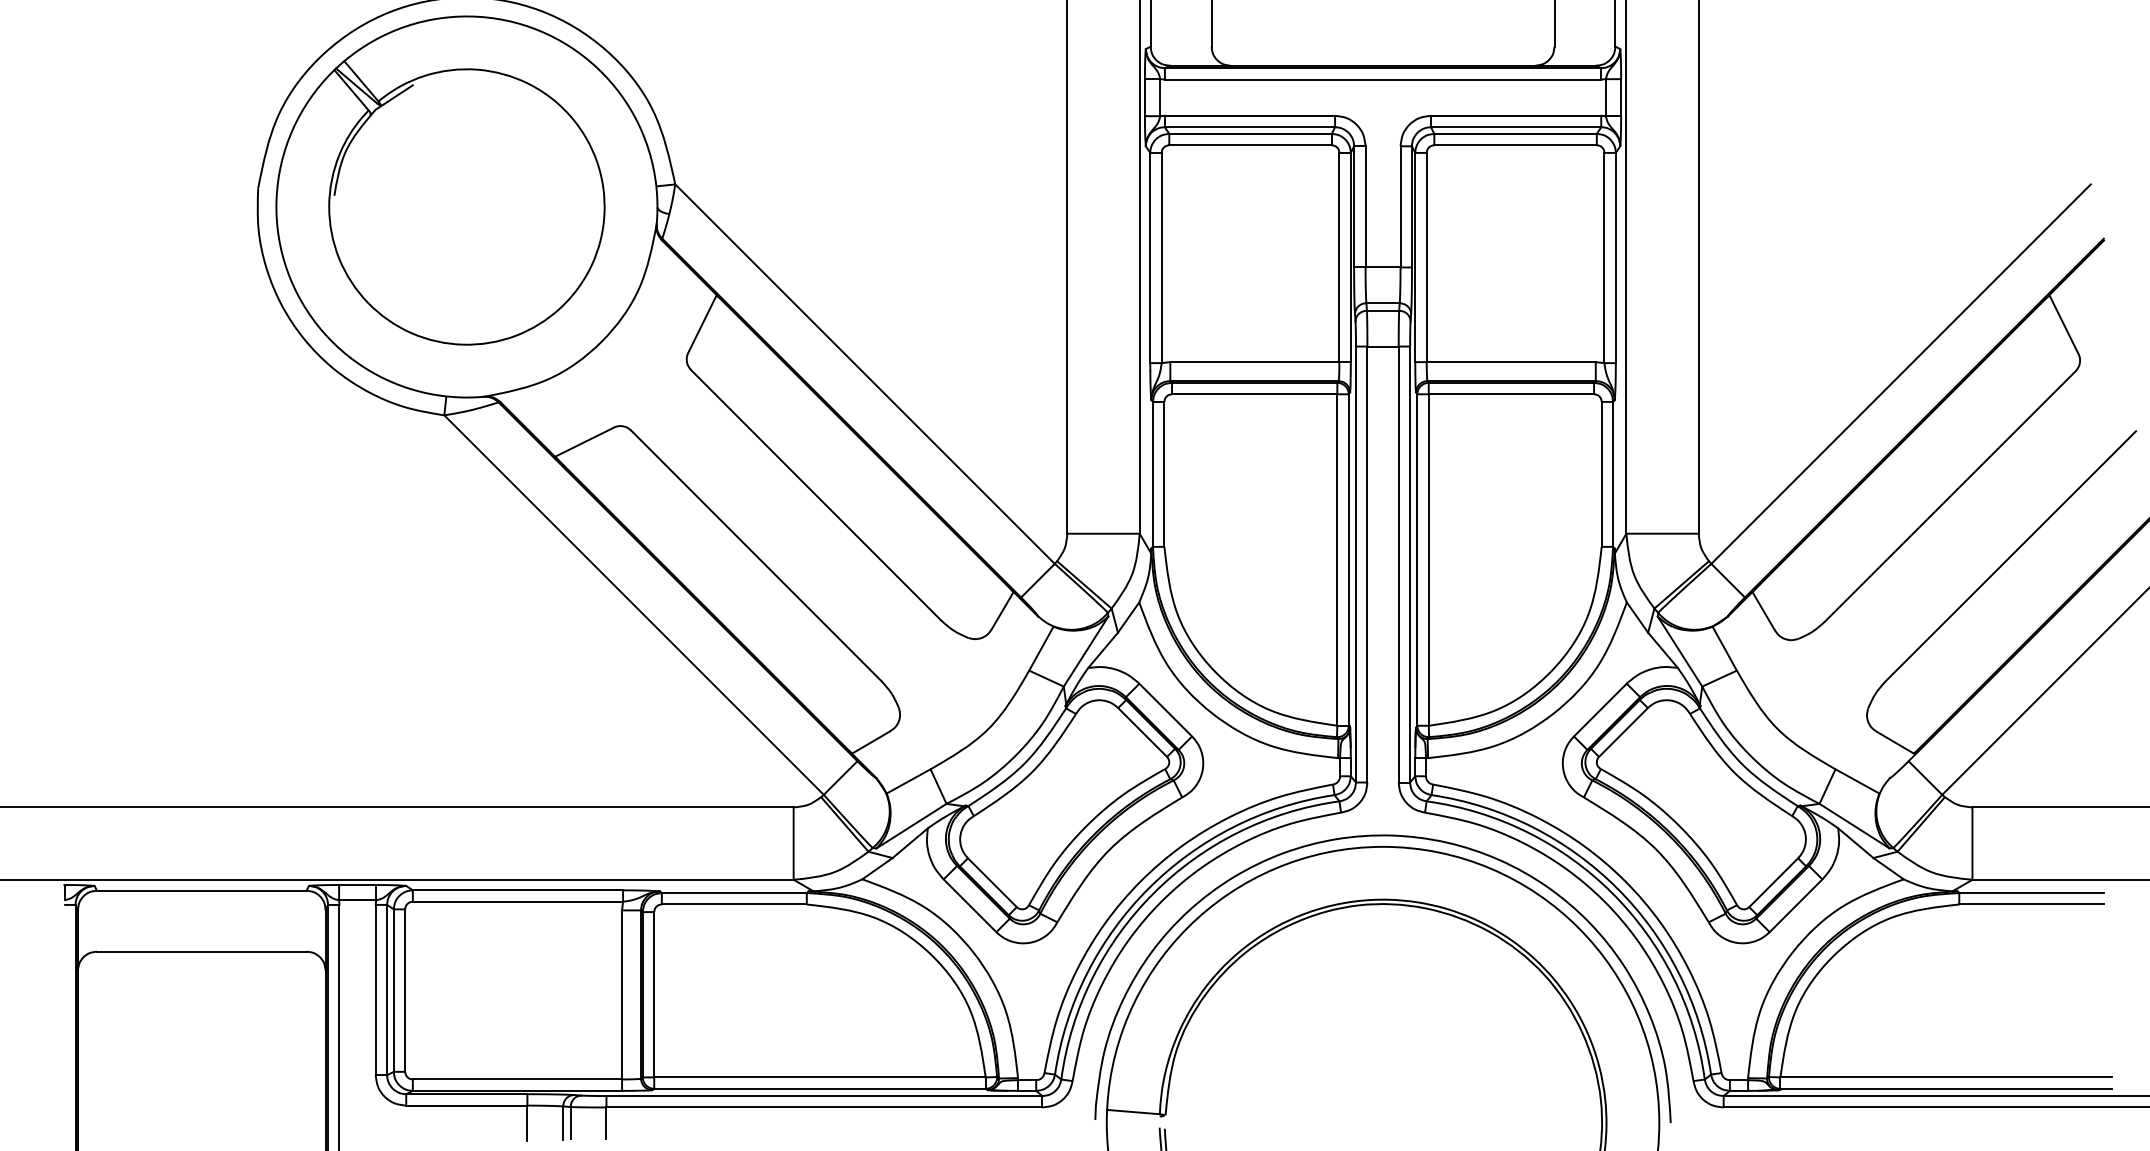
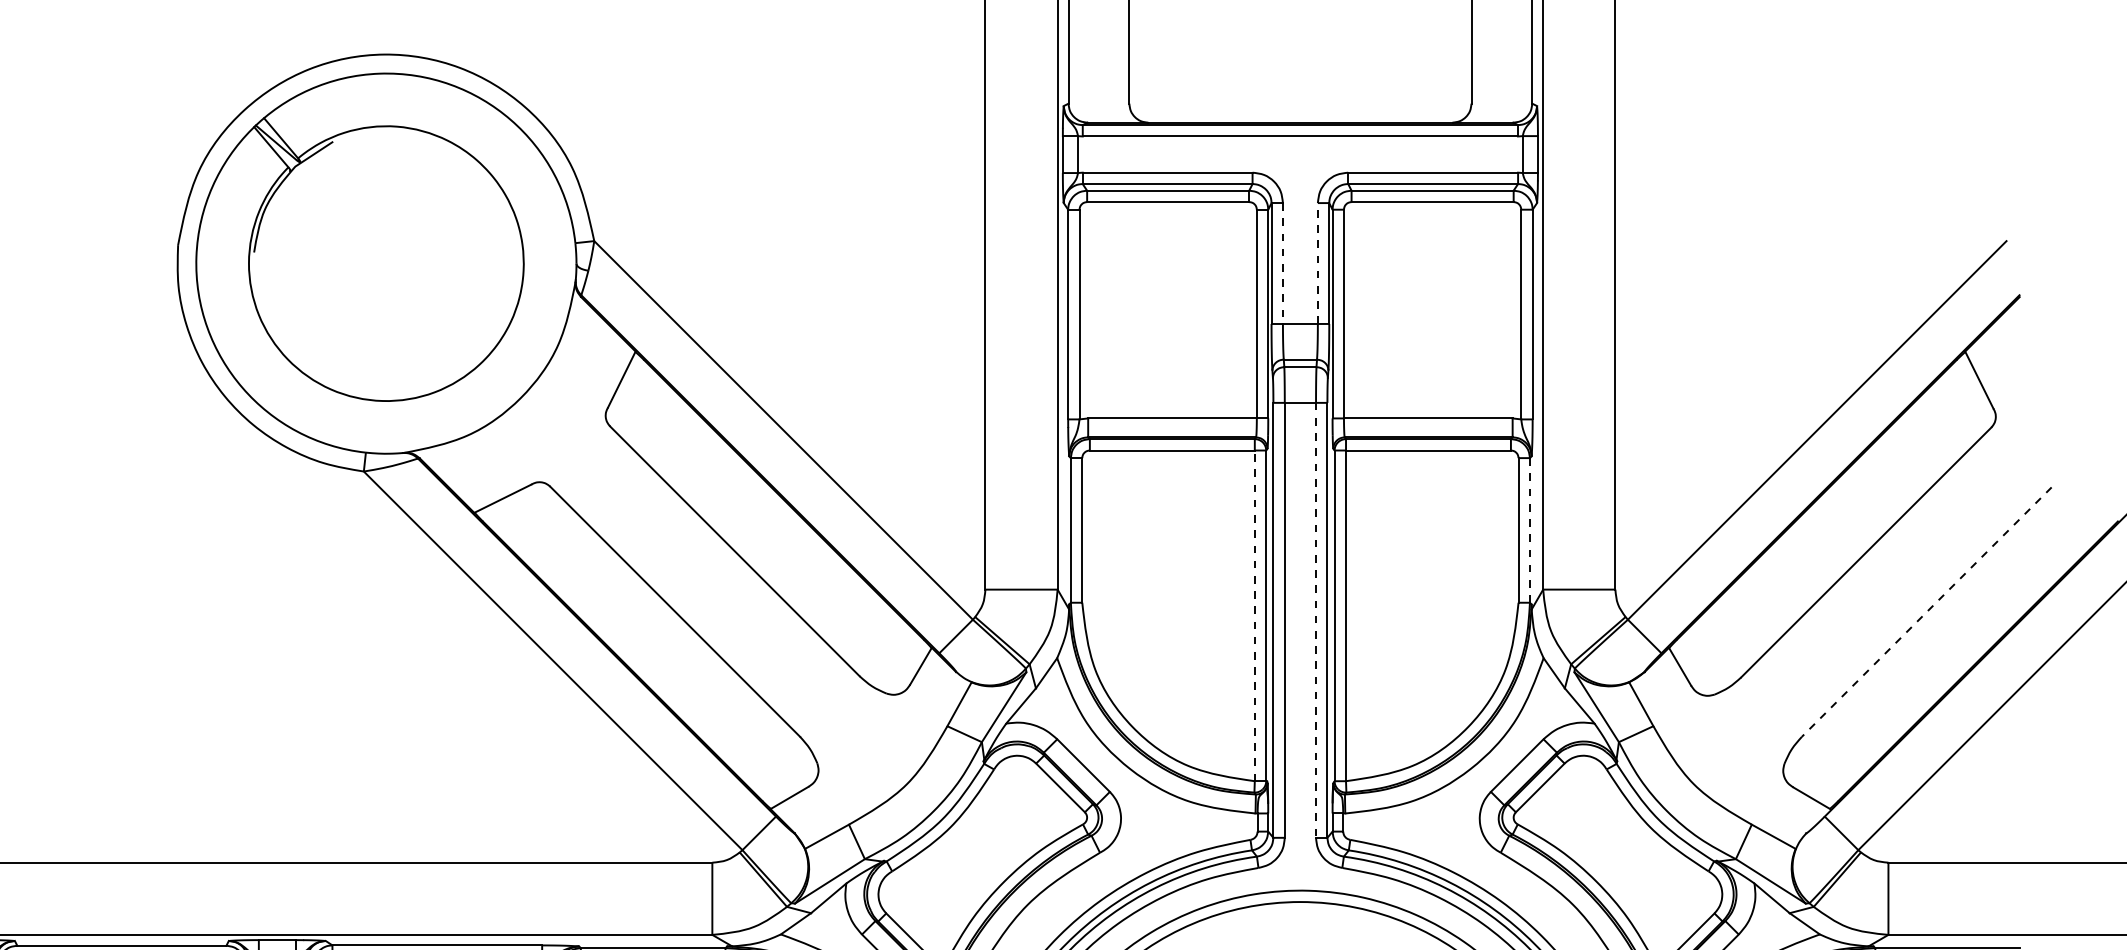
line: (1365, 206) -> (1282, 263), solid -> dashed
line: (1400, 206) -> (1317, 263), solid -> dashed
line: (1613, 473) -> (1530, 529), solid -> dashed
line: (2010, 556) -> (1926, 612), solid -> dashed
line: (1337, 560) -> (1254, 616), solid -> dashed
line: (1398, 564) -> (1315, 620), solid -> dashed

